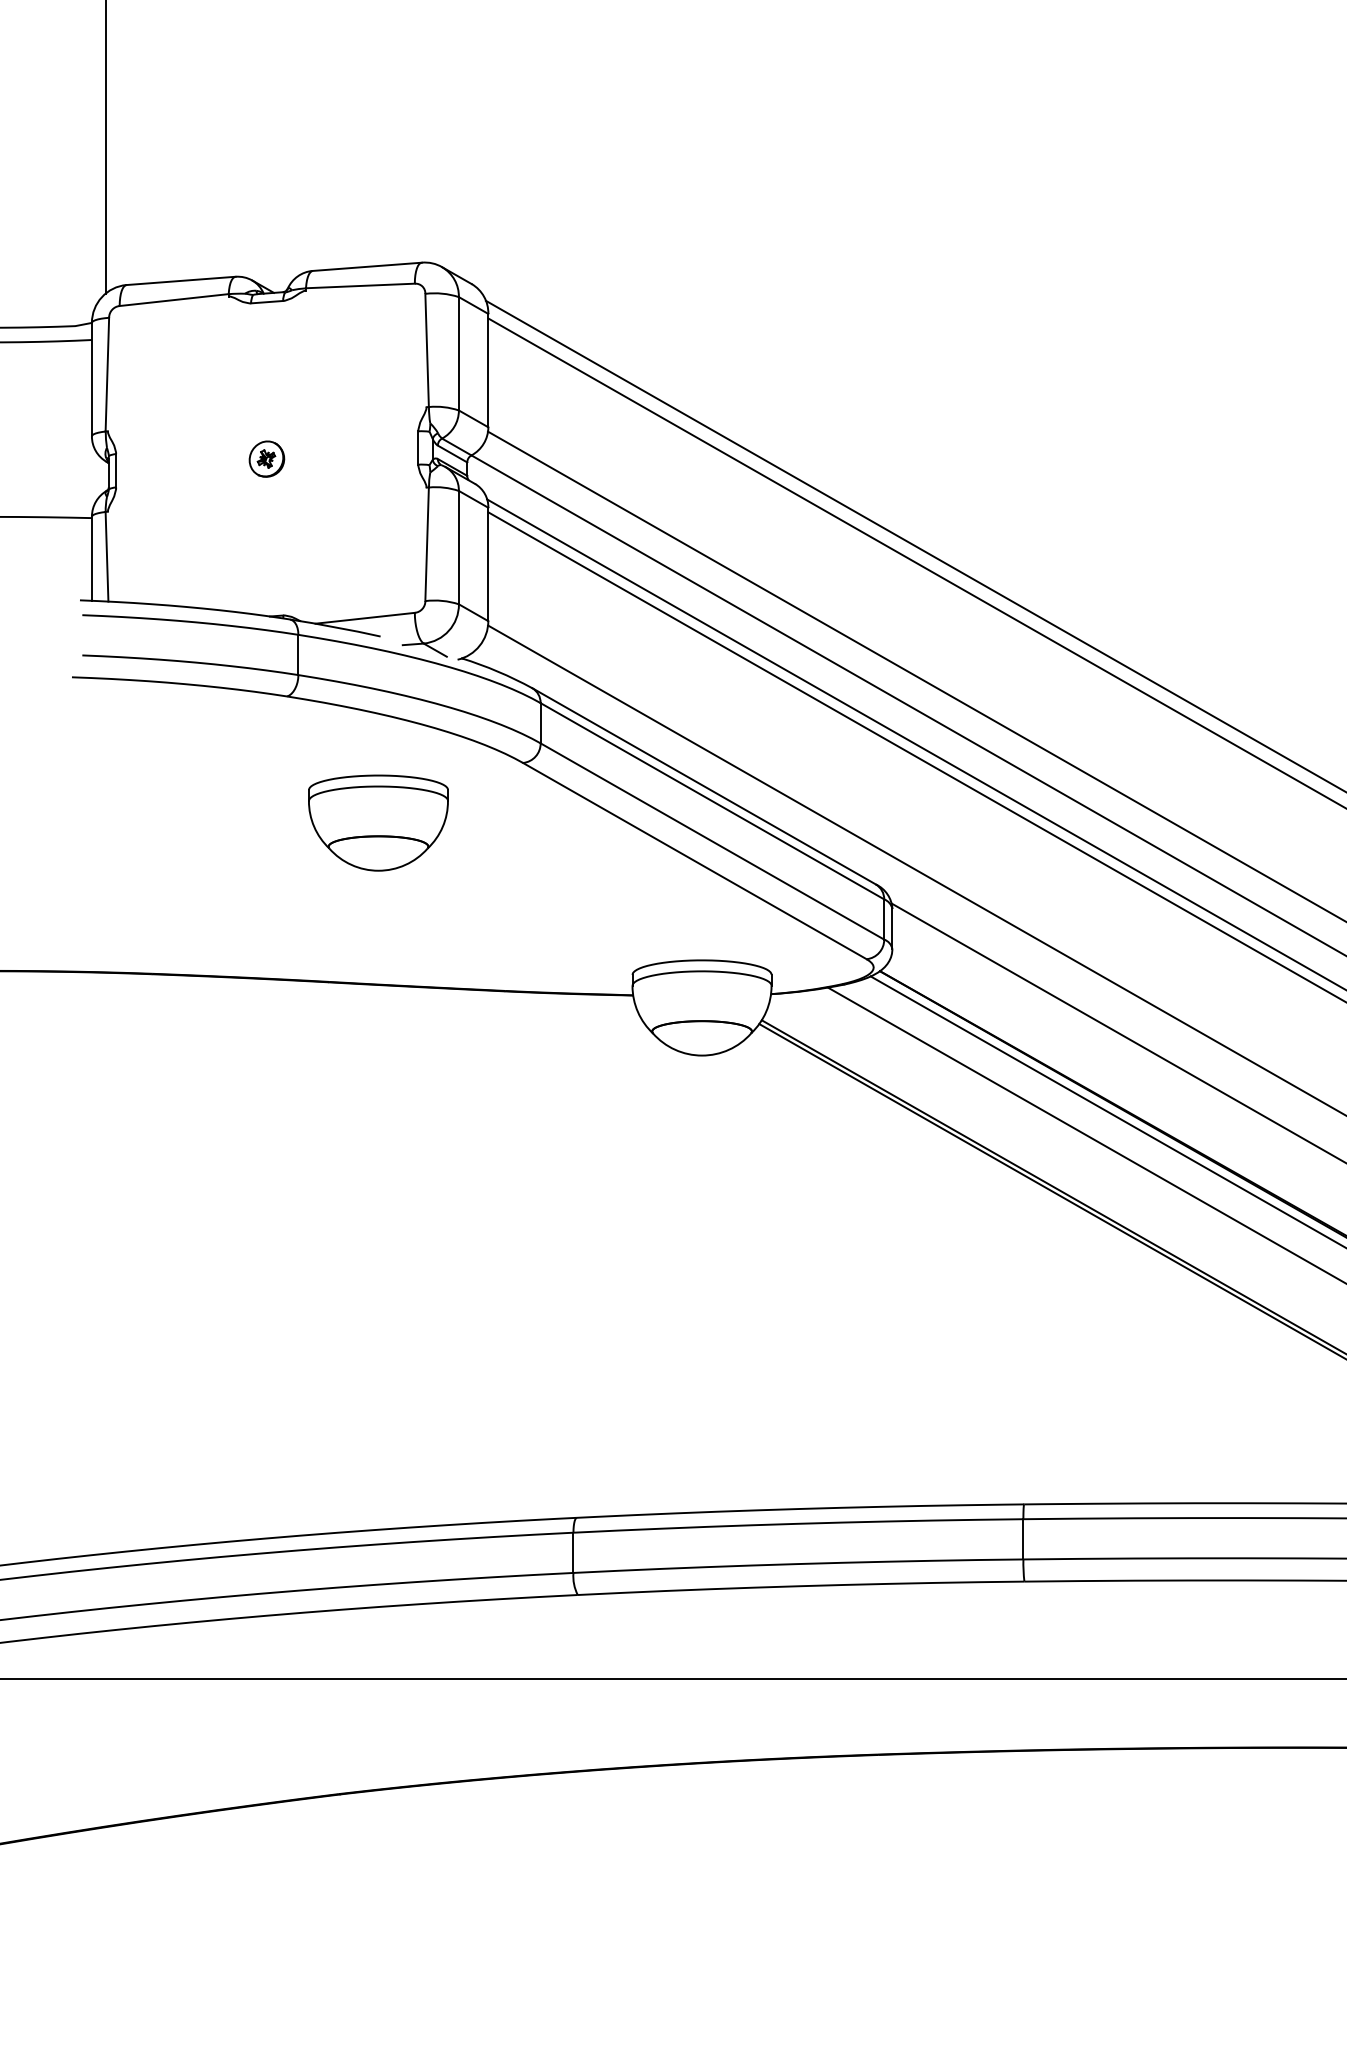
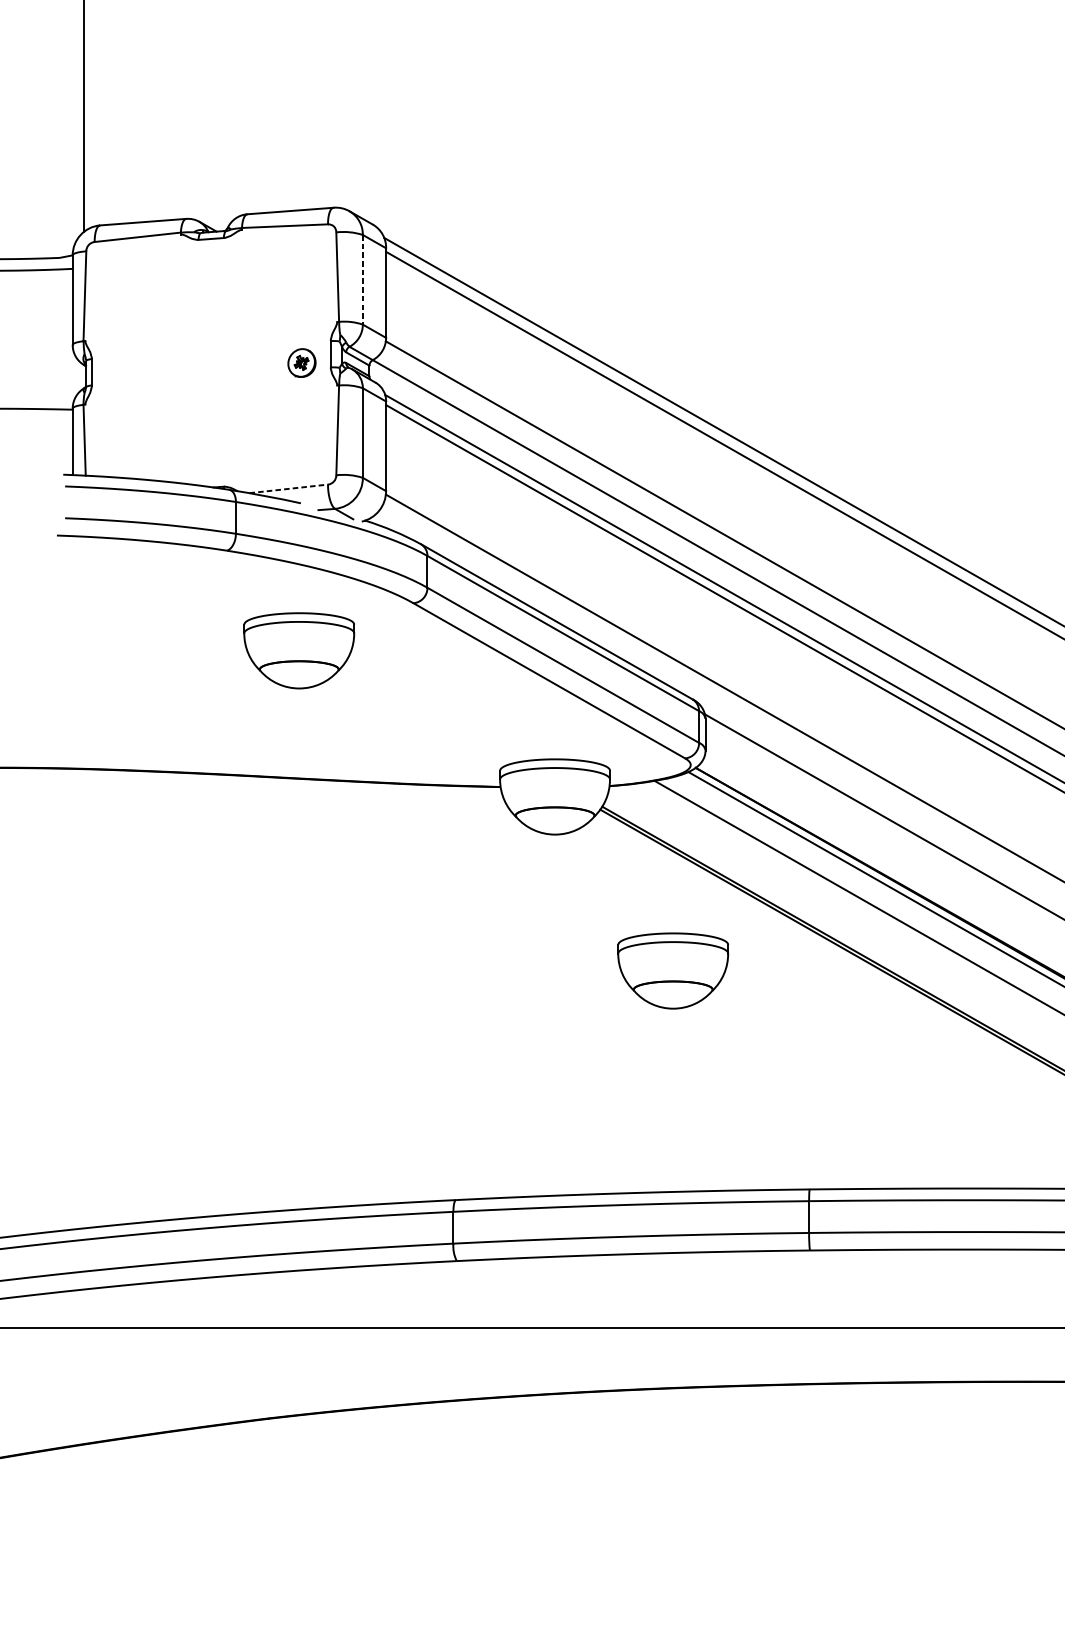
line: (458, 353) -> (362, 279), solid -> dashed
part: (266, 458) -> (301, 362), moved
line: (365, 618) -> (288, 489), solid -> dashed
part: (851, 1227) -> (673, 970), added

